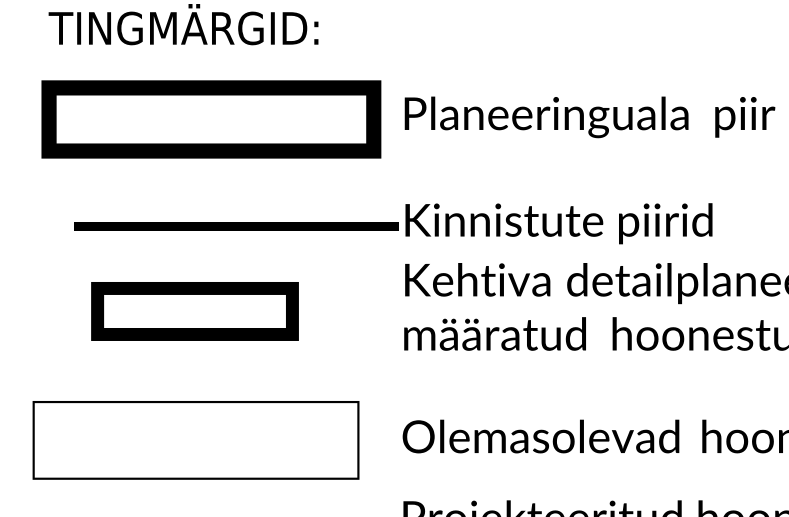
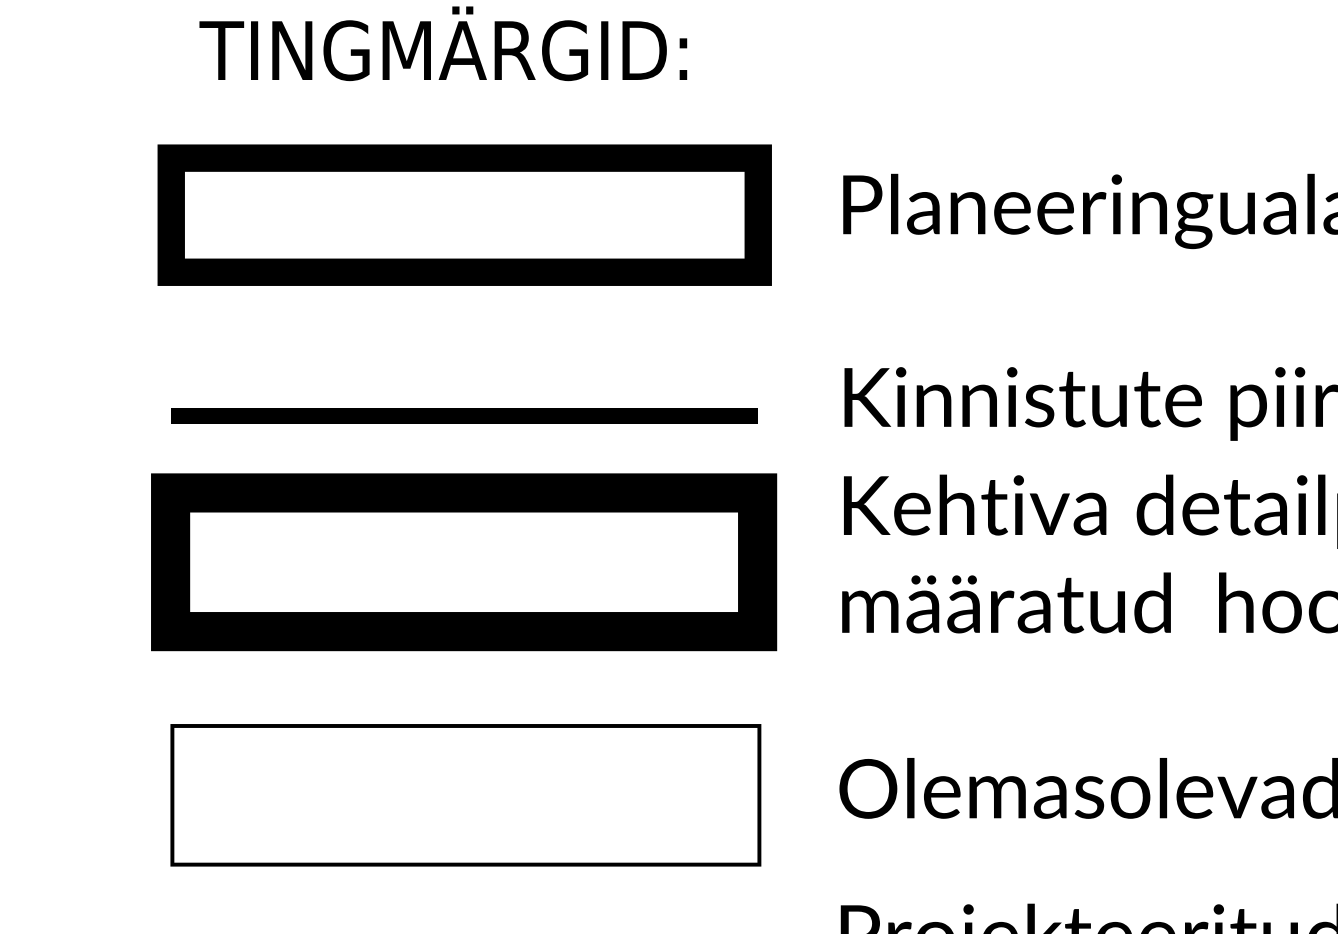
part: (211, 119) -> (464, 215), moved
line: (236, 226) -> (464, 415), moved
part: (194, 311) -> (463, 562), size x1.67

